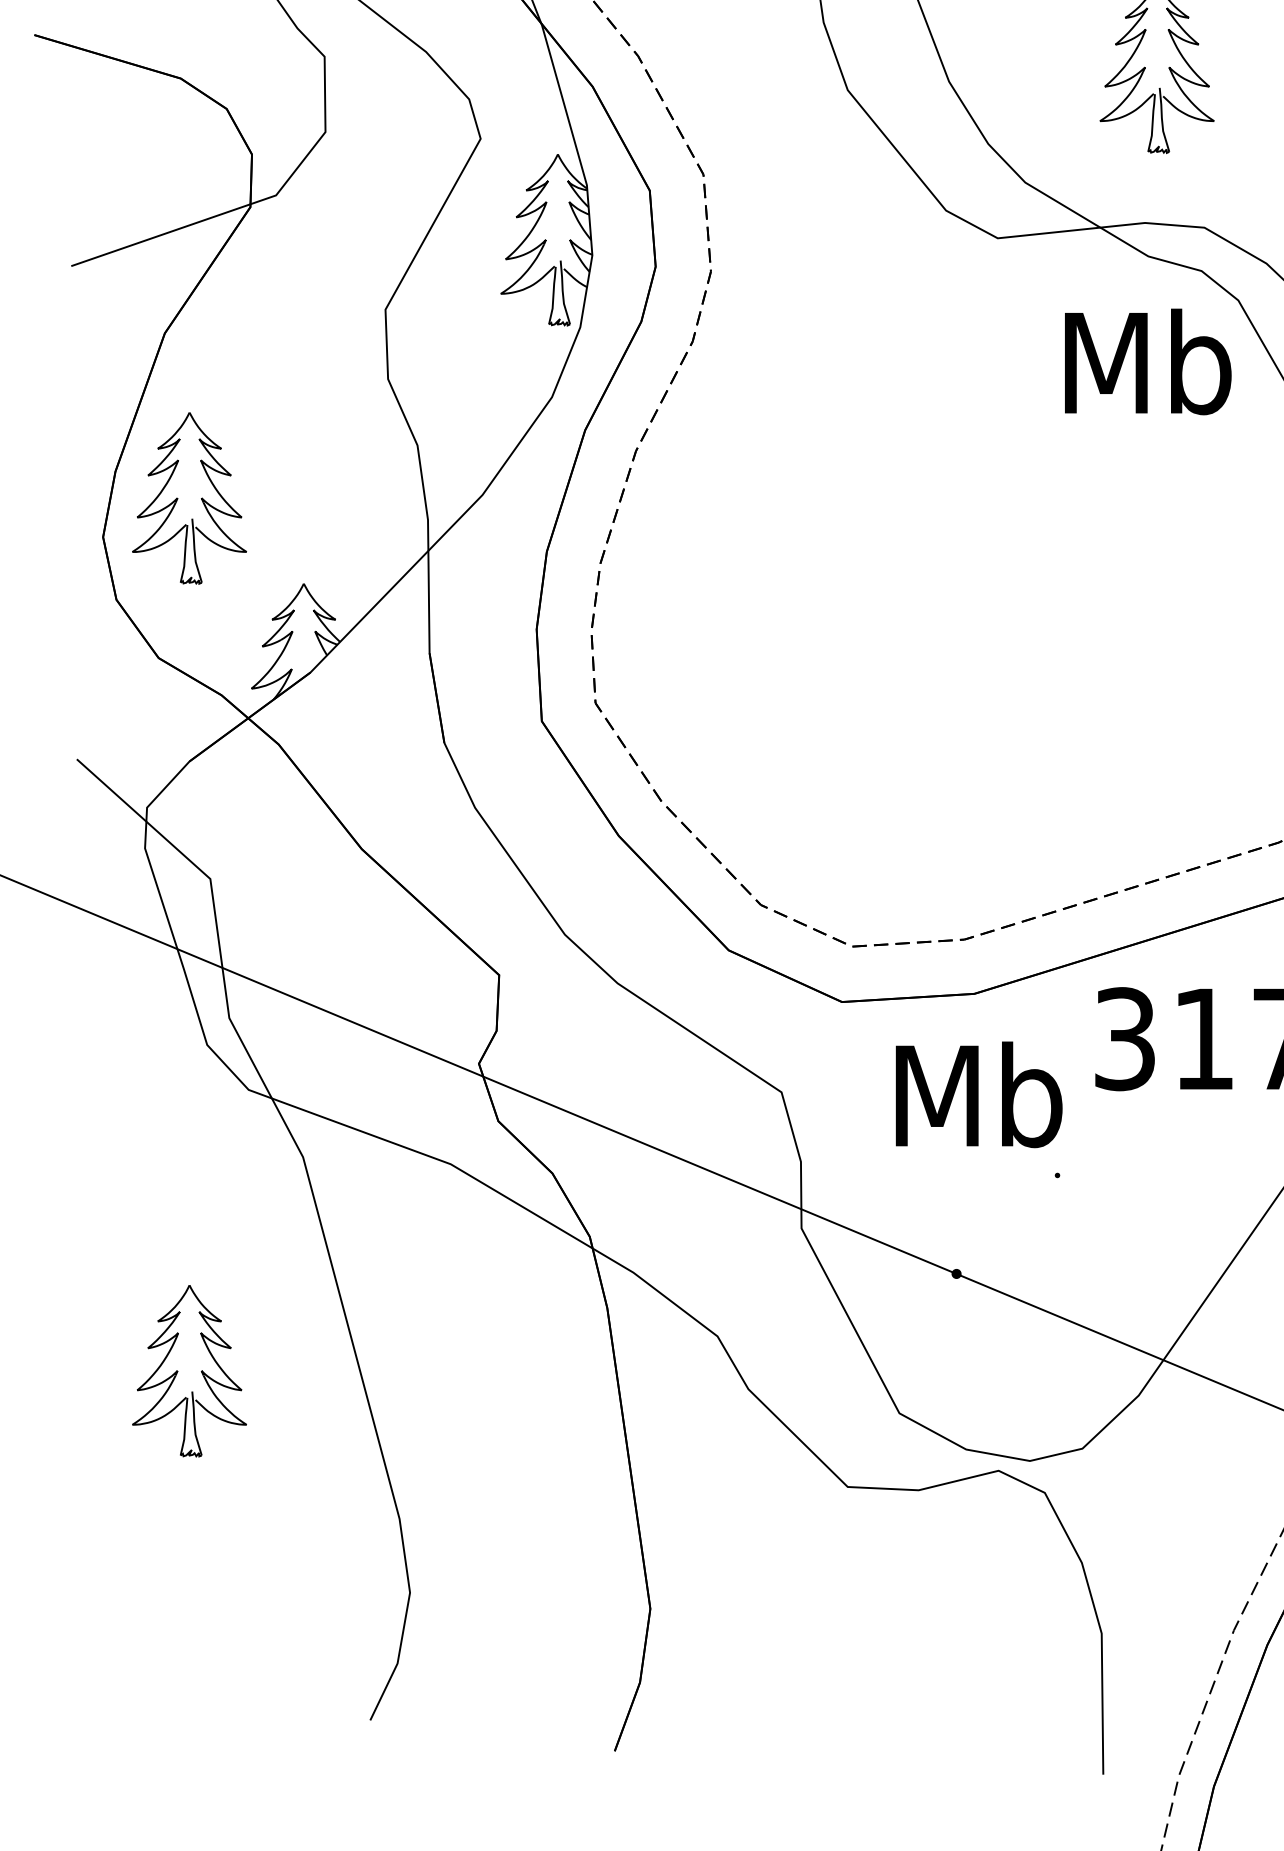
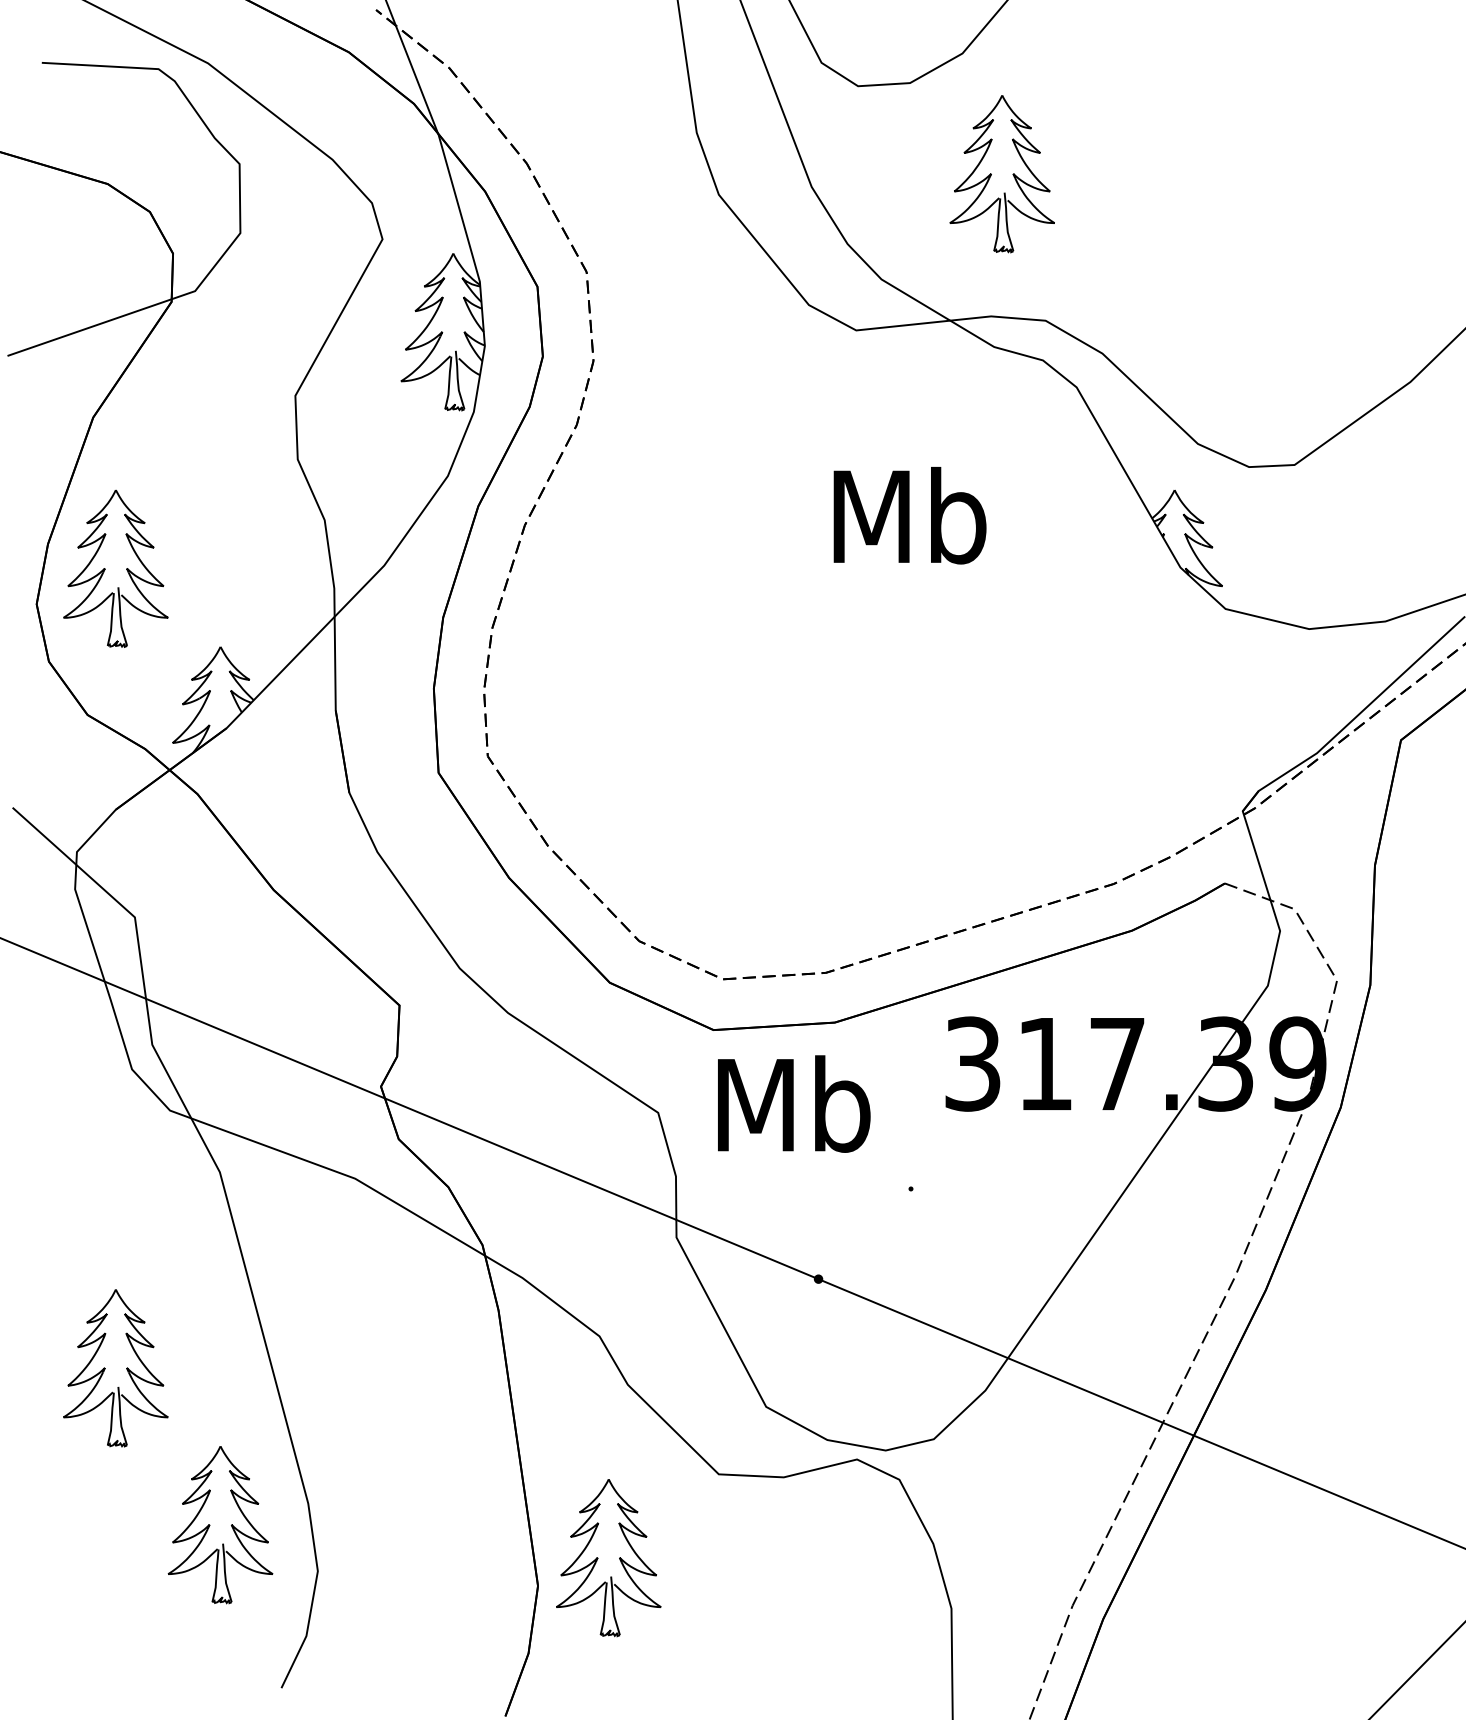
text: (1147, 361) -> (909, 515), moved
text: (979, 1094) -> (794, 1103), moved
part: (303, 1542) -> (220, 1525), added
part: (716, 1578) -> (598, 1558), added

